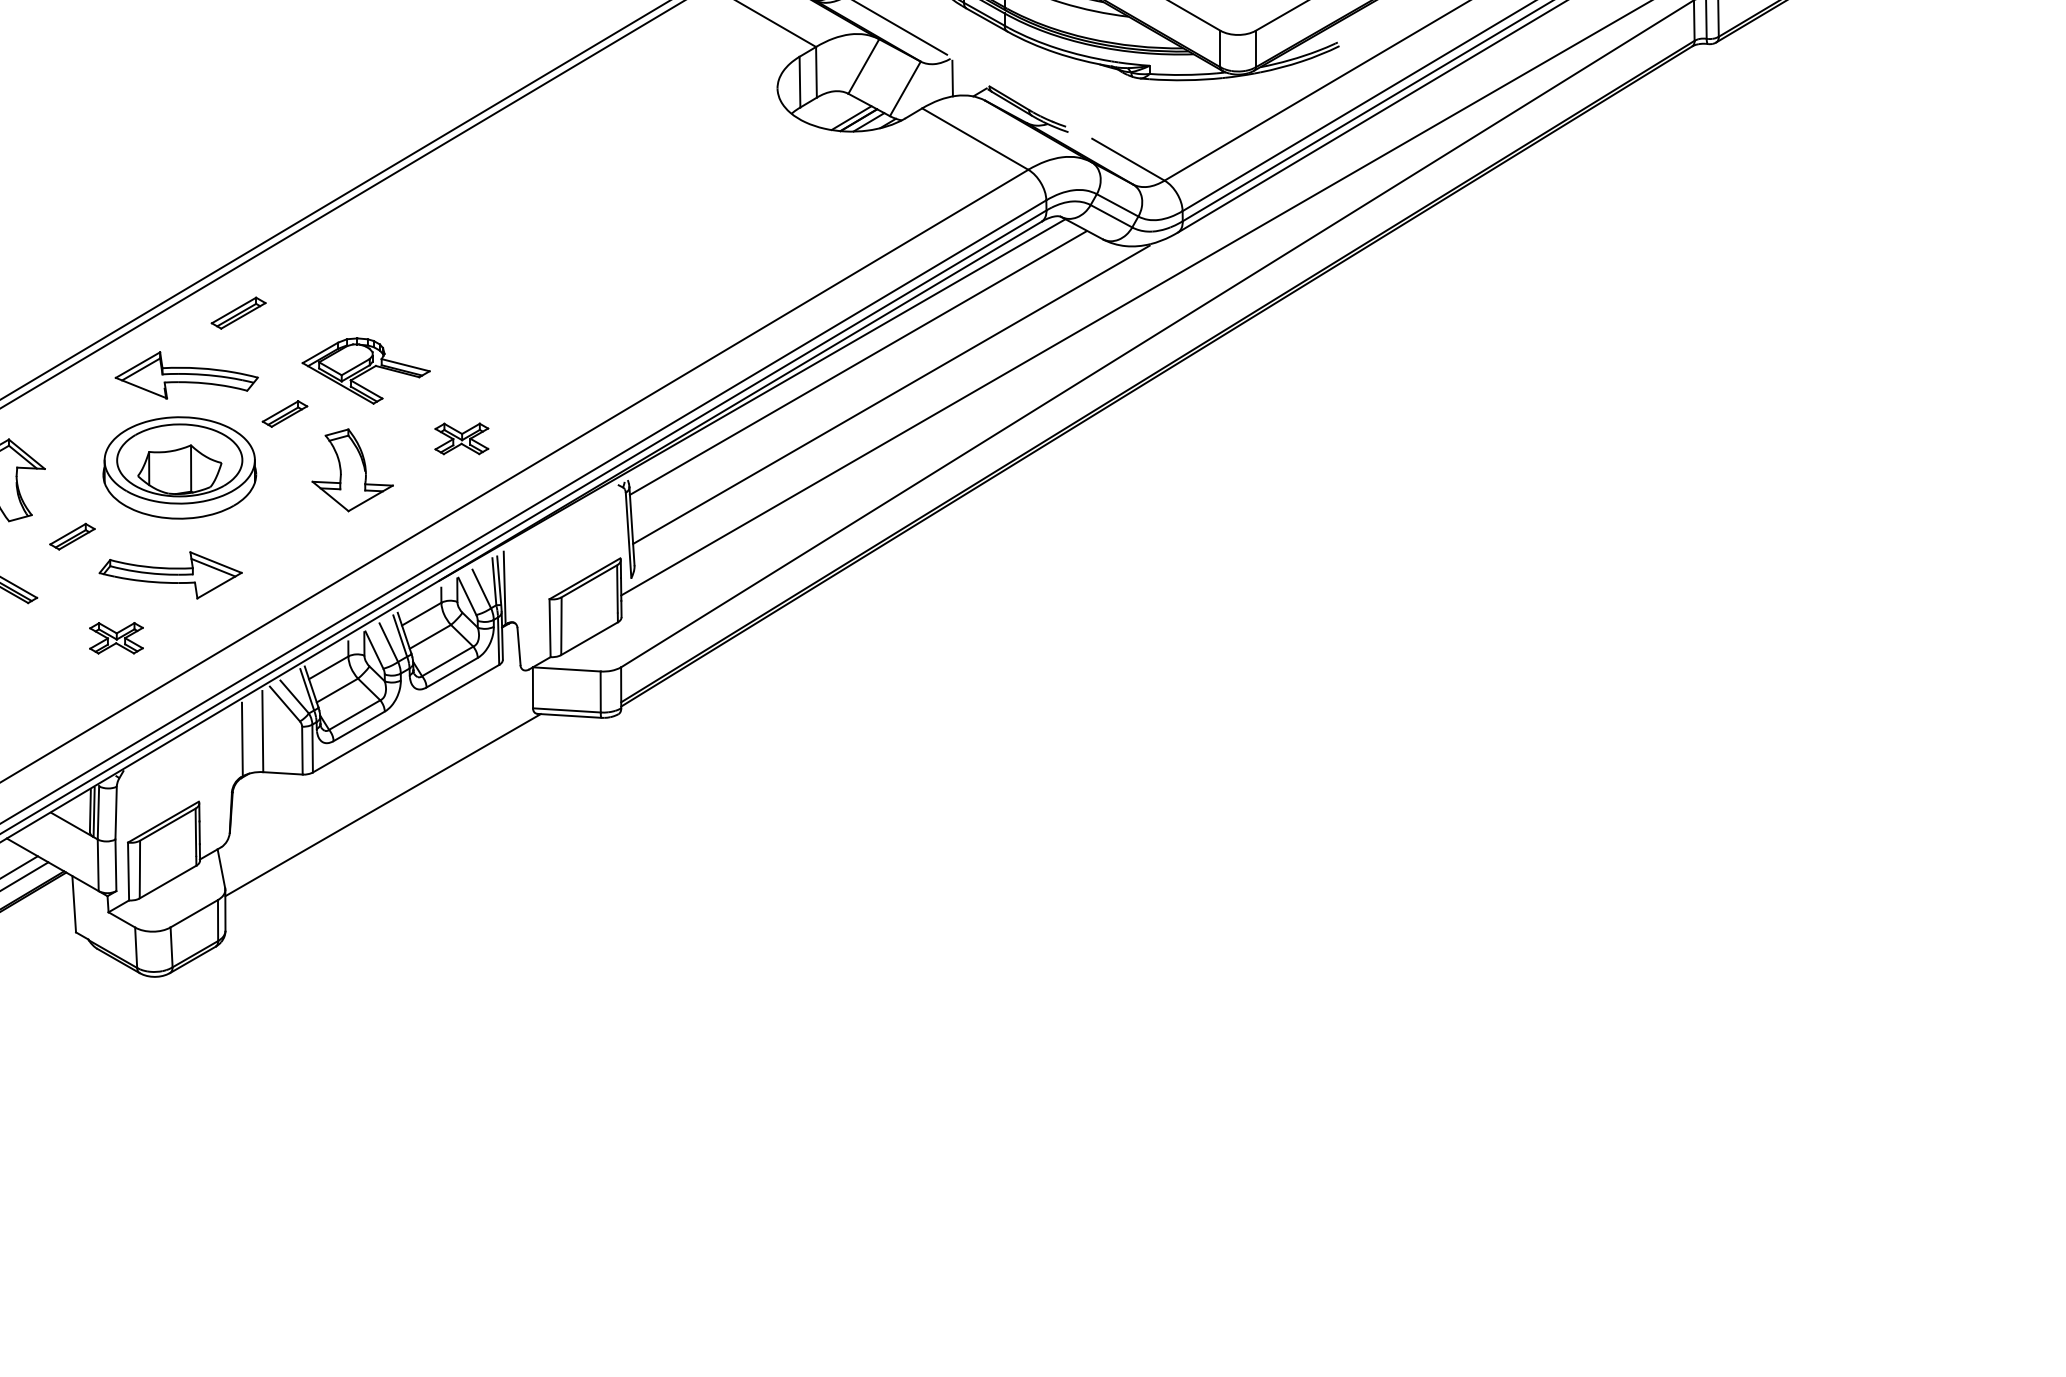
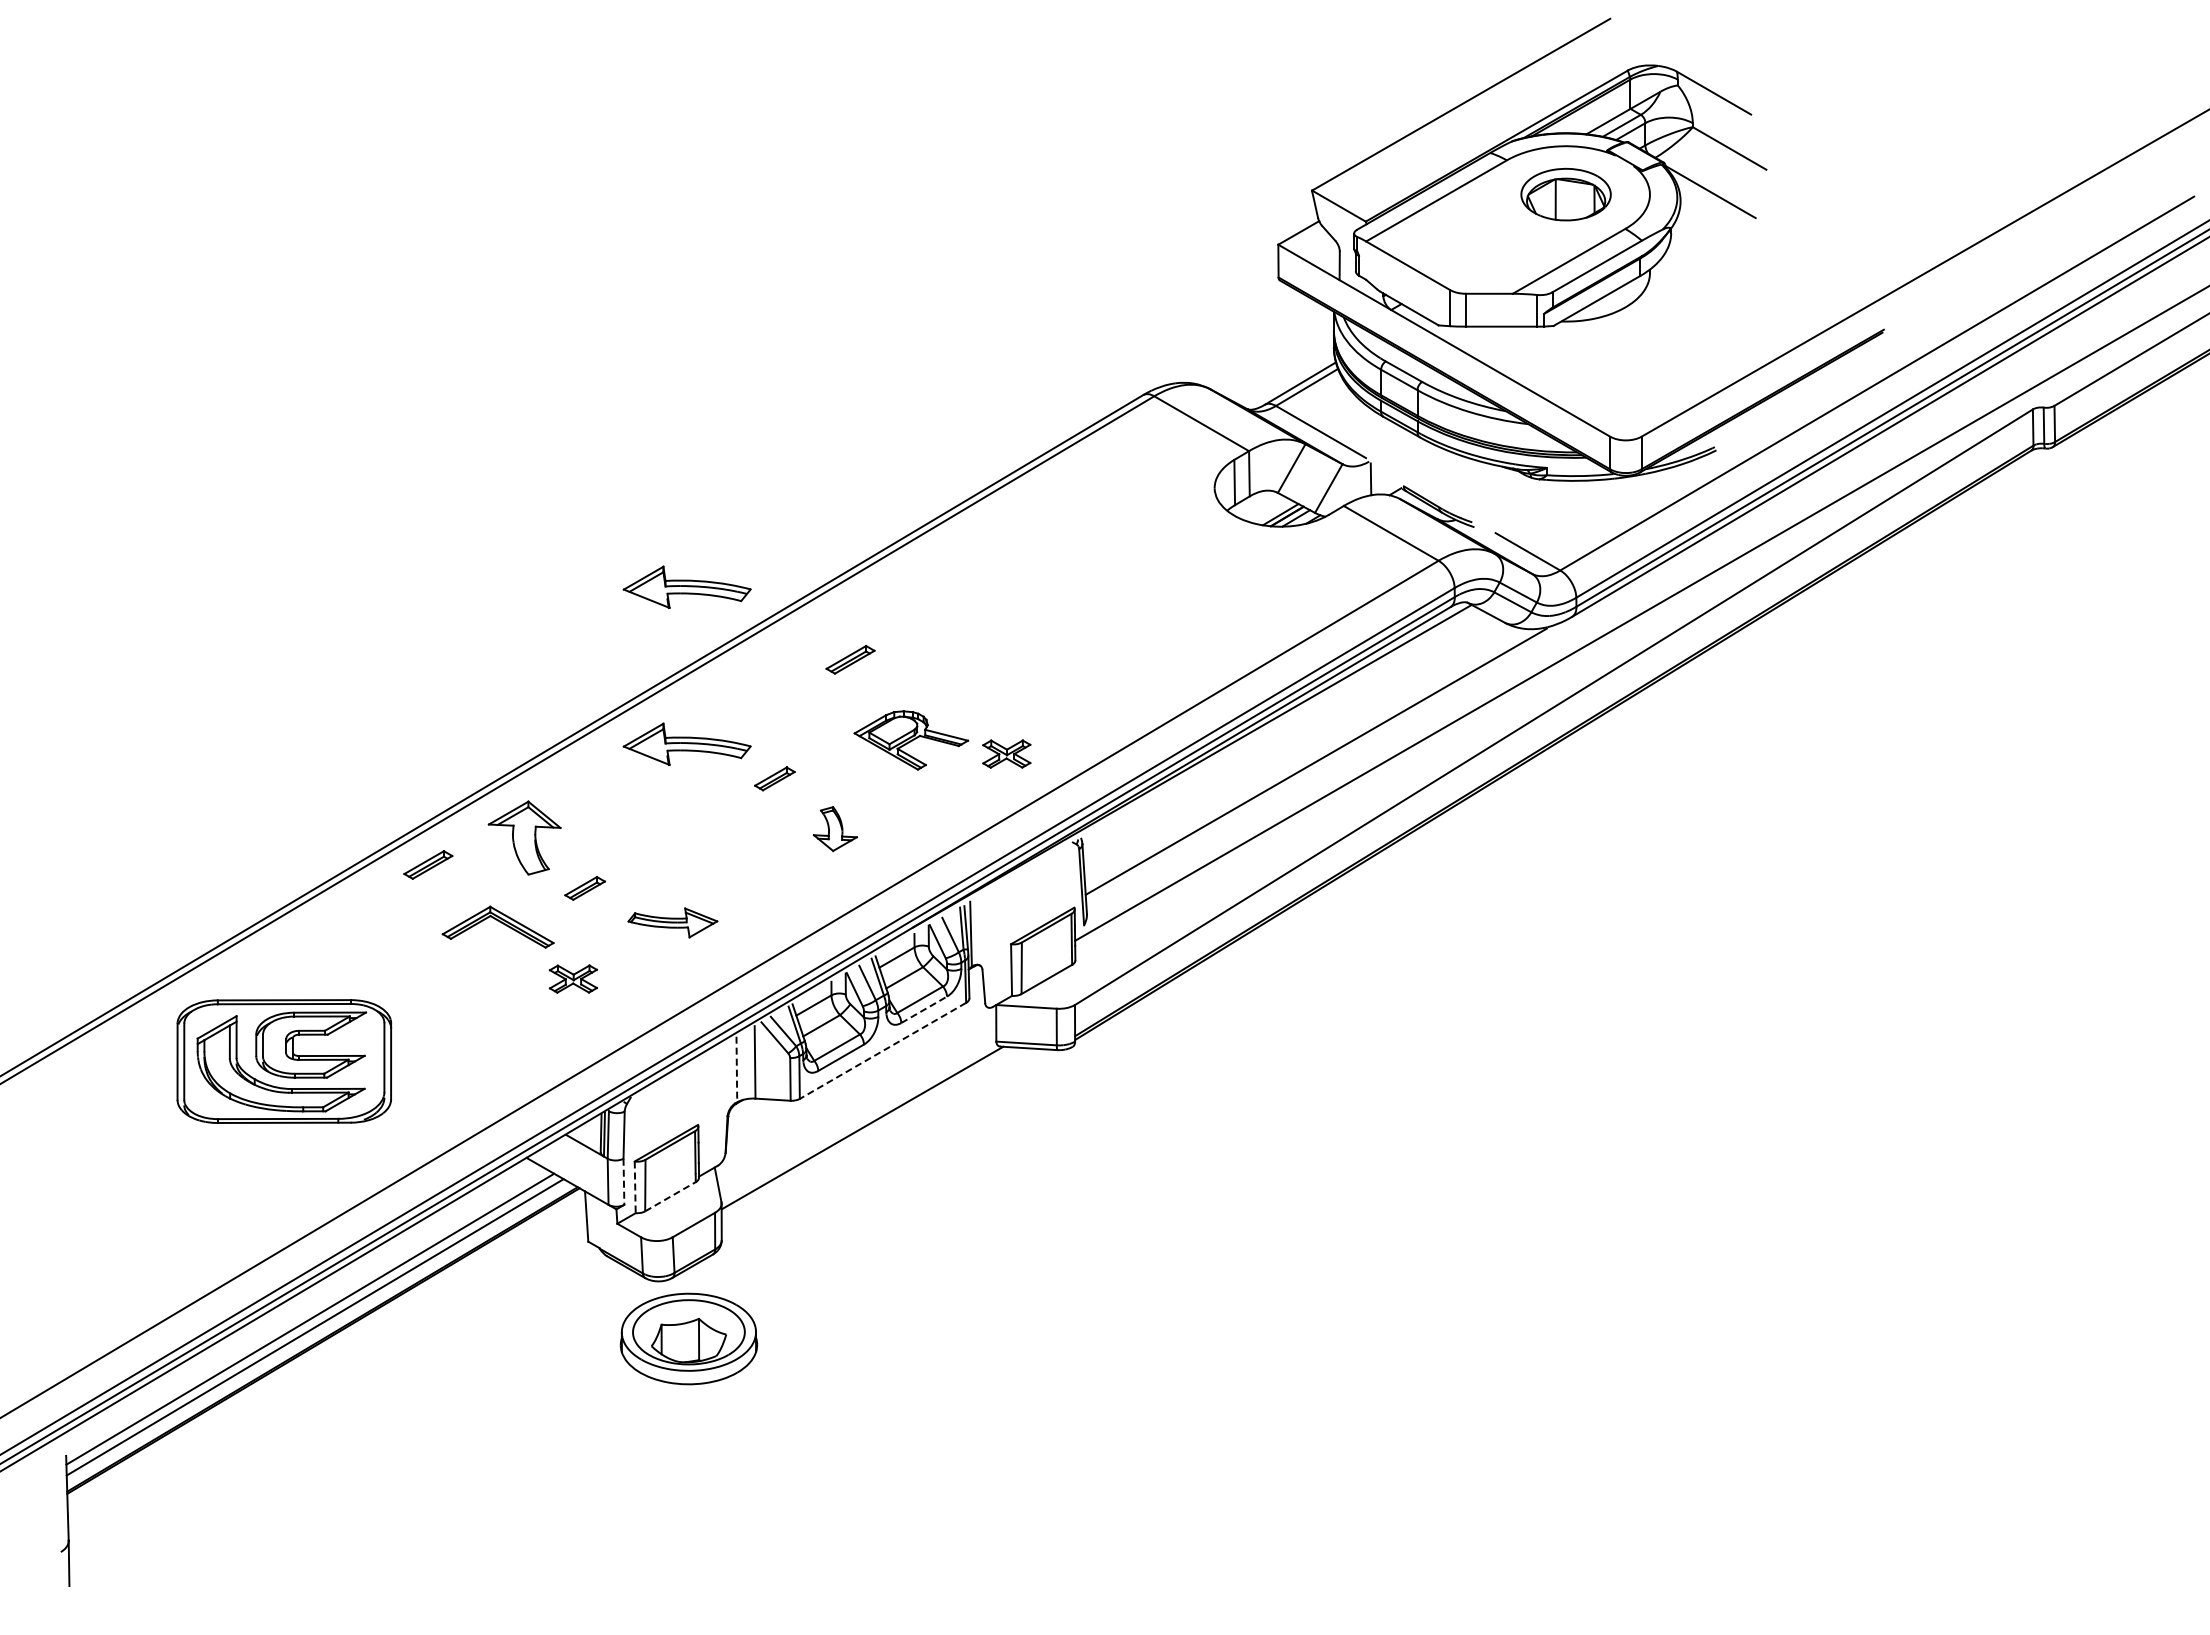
part: (186, 198) -> (686, 586), added
part: (238, 312) -> (850, 659), moved
line: (858, 363) -> (1286, 733), removed
part: (366, 371) -> (911, 740), moved
part: (461, 438) -> (1006, 753), moved
part: (179, 467) -> (688, 1338), moved
part: (352, 469) -> (835, 828), size x0.6
part: (170, 574) -> (672, 922), size x0.7
part: (115, 637) -> (572, 978), moved
line: (452, 672) -> (924, 1009), solid -> dashed
line: (405, 719) -> (882, 1051), solid -> dashed
line: (242, 739) -> (736, 1069), solid -> dashed
line: (115, 866) -> (623, 1182), solid -> dashed
line: (128, 871) -> (635, 1187), solid -> dashed
line: (168, 881) -> (670, 1196), solid -> dashed

